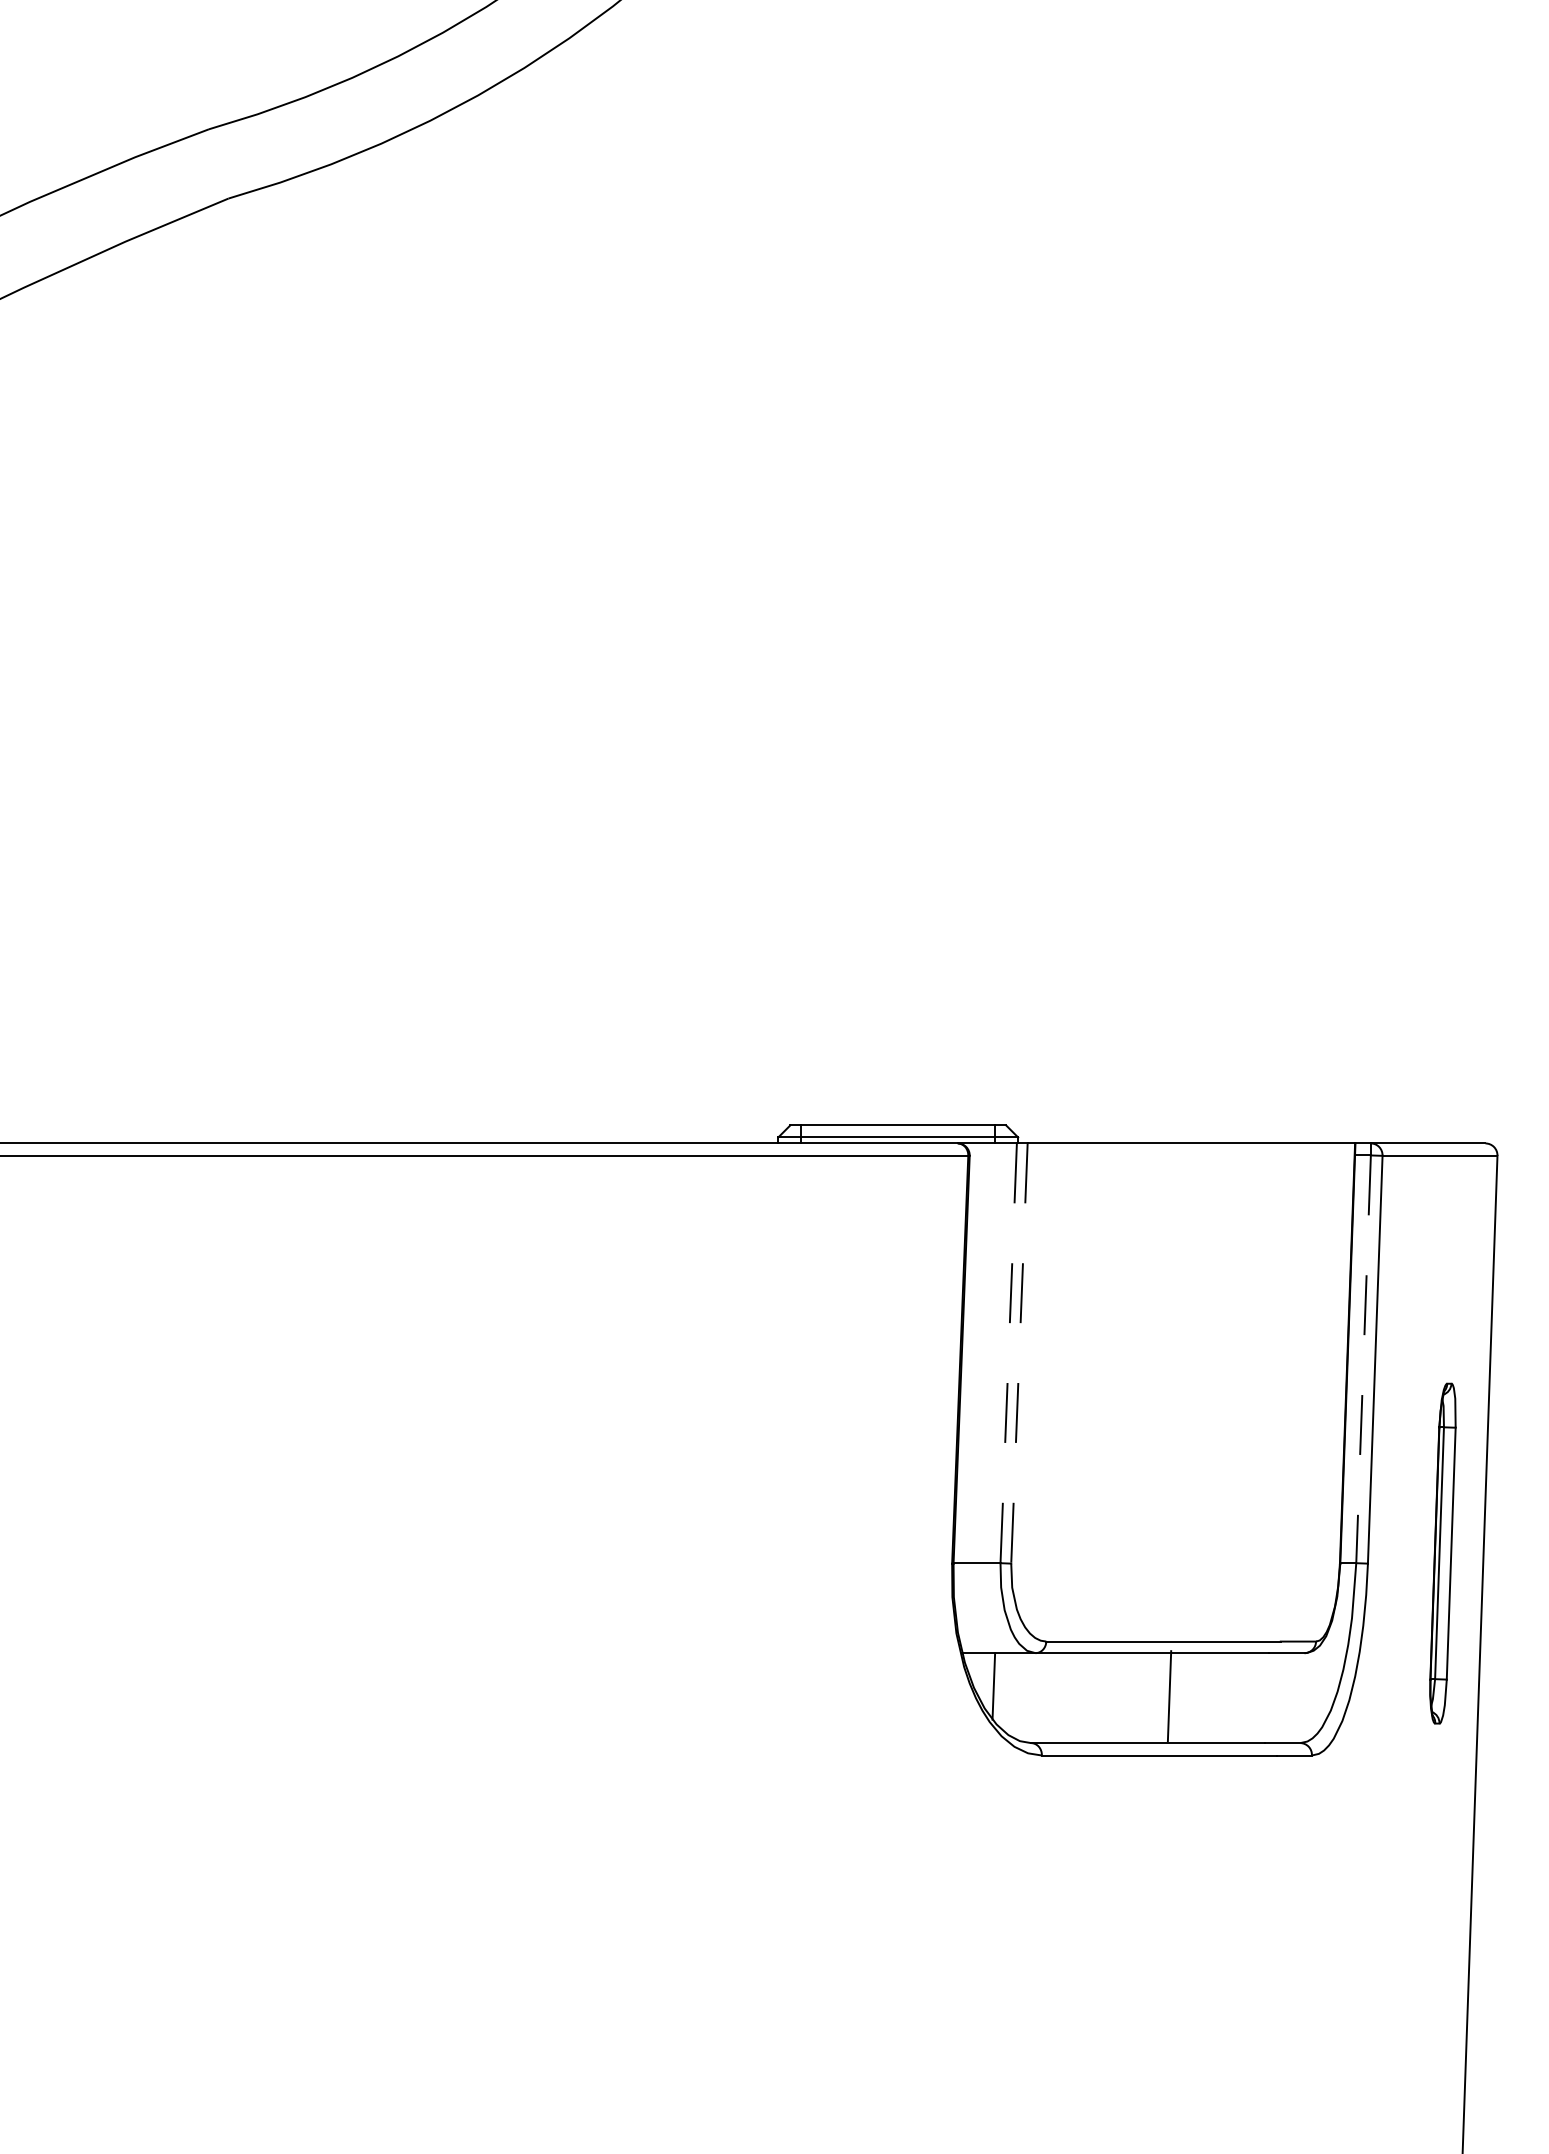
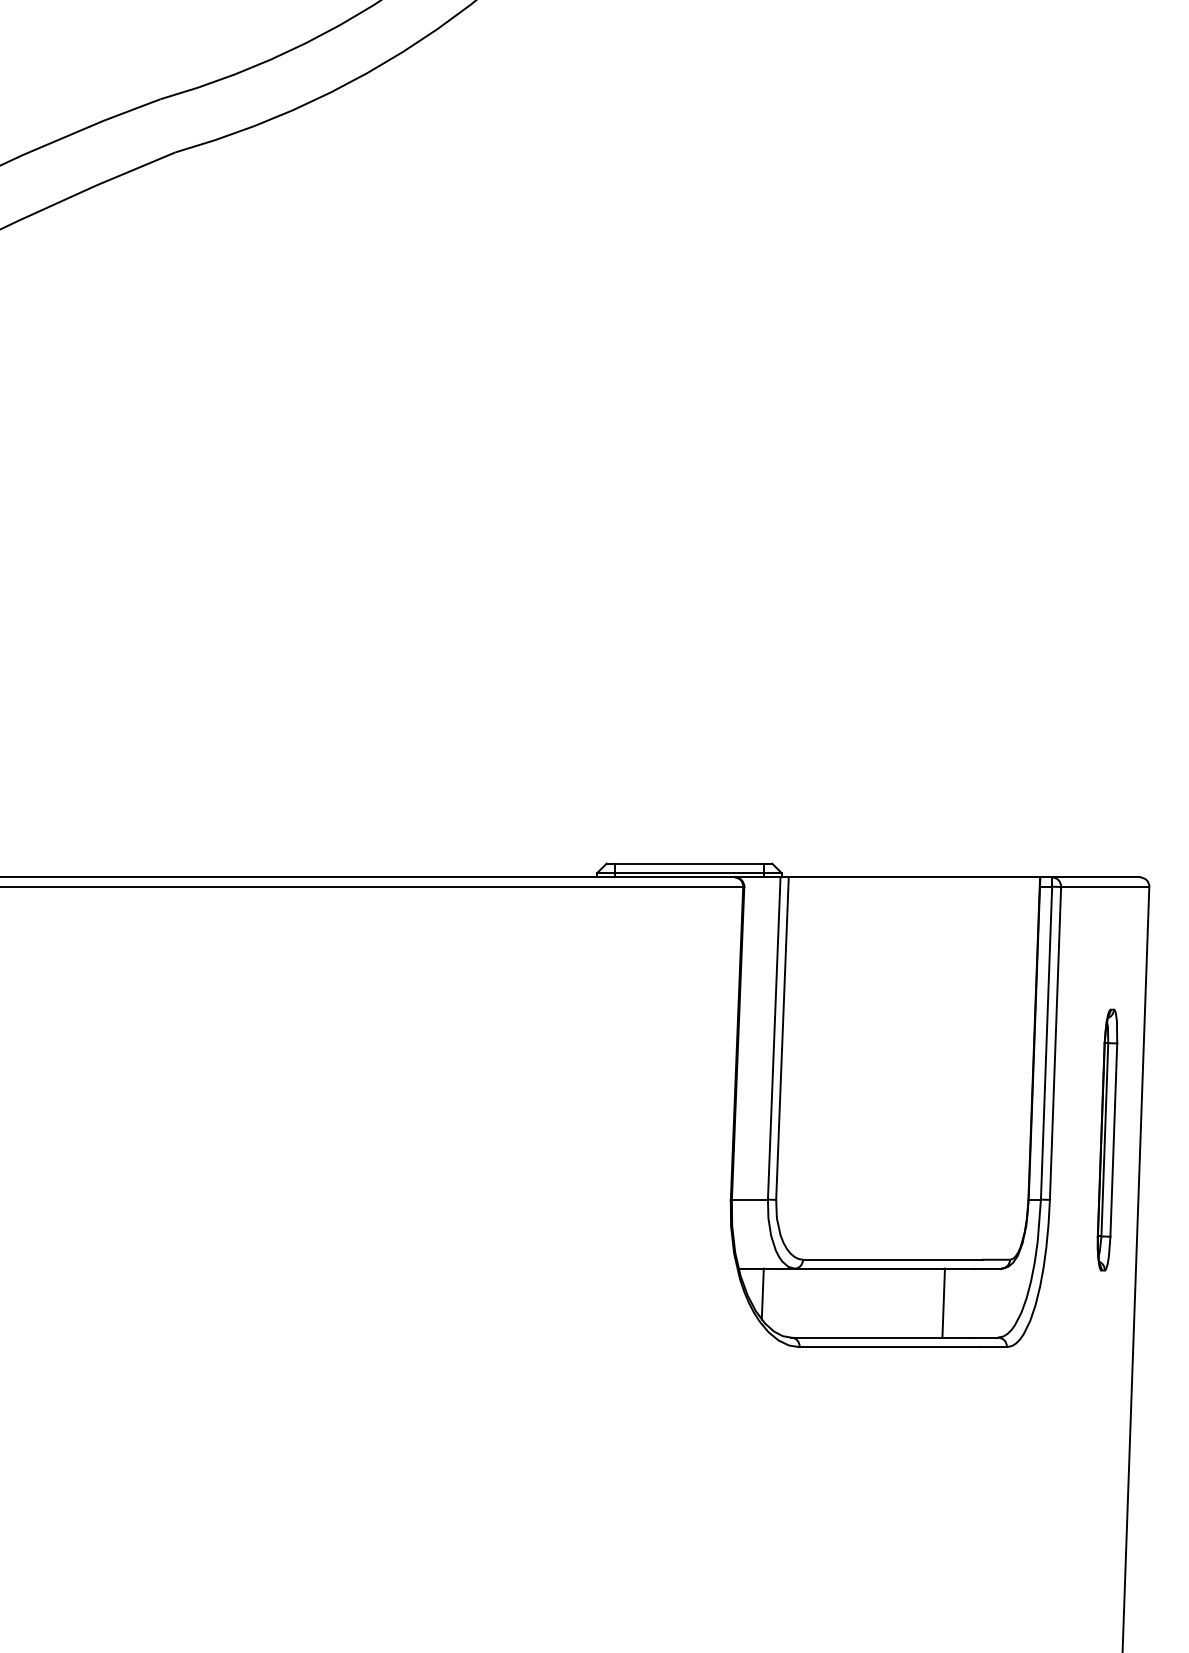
line: (1008, 1353) -> (774, 1038), dashed -> solid
line: (1019, 1354) -> (782, 1039), dashed -> solid
line: (1363, 1359) -> (1046, 1043), dashed -> solid
part: (1442, 1553) -> (1107, 1139), moved
line: (1169, 1696) -> (943, 1303), moved

